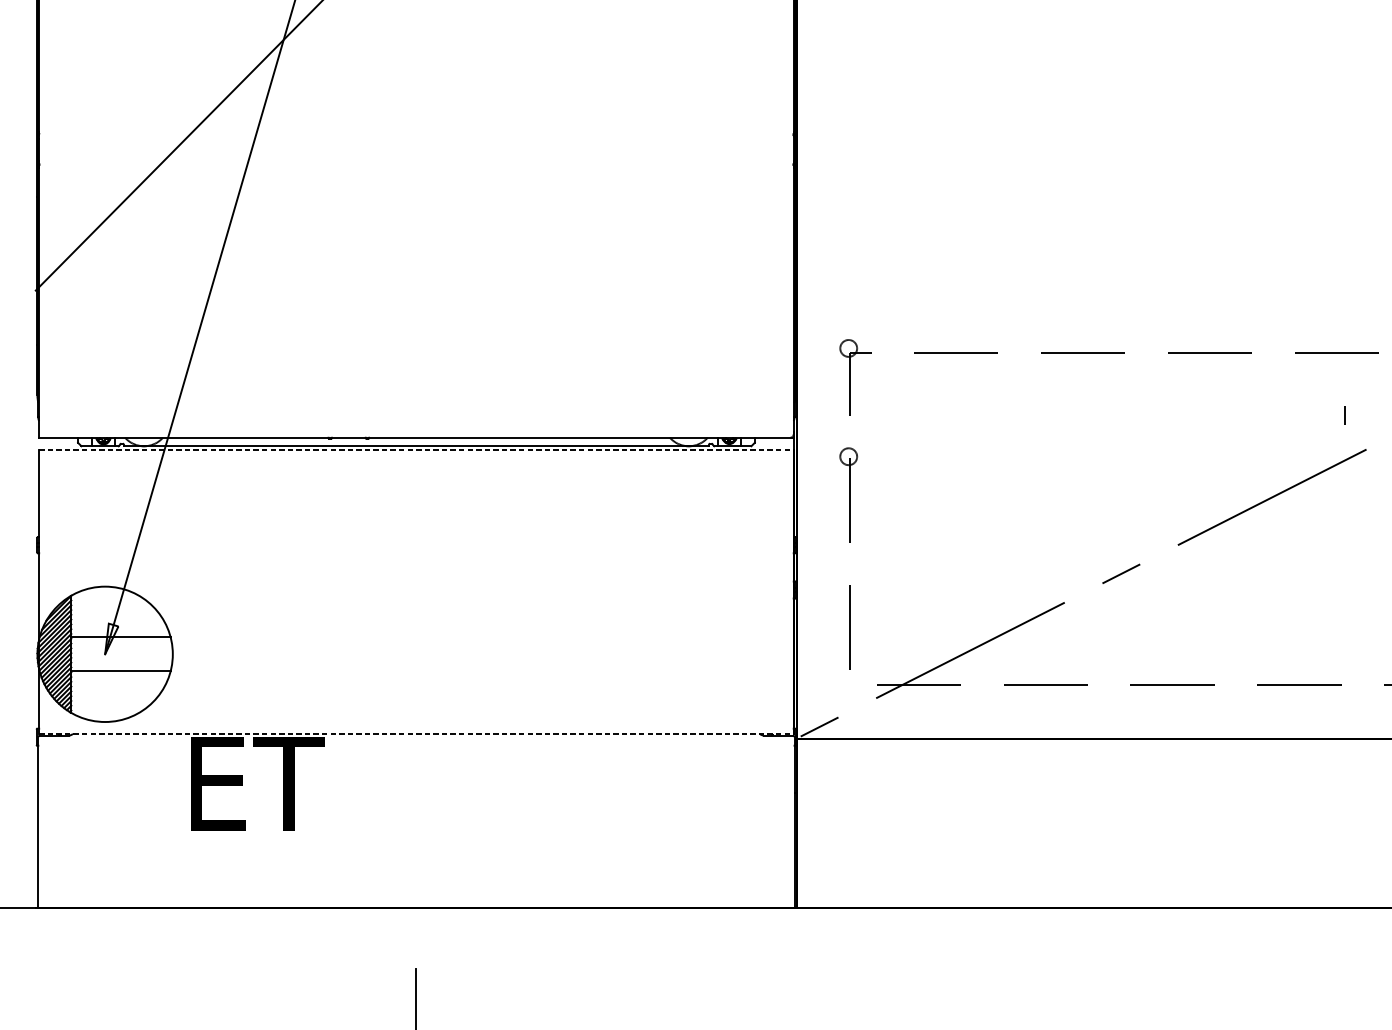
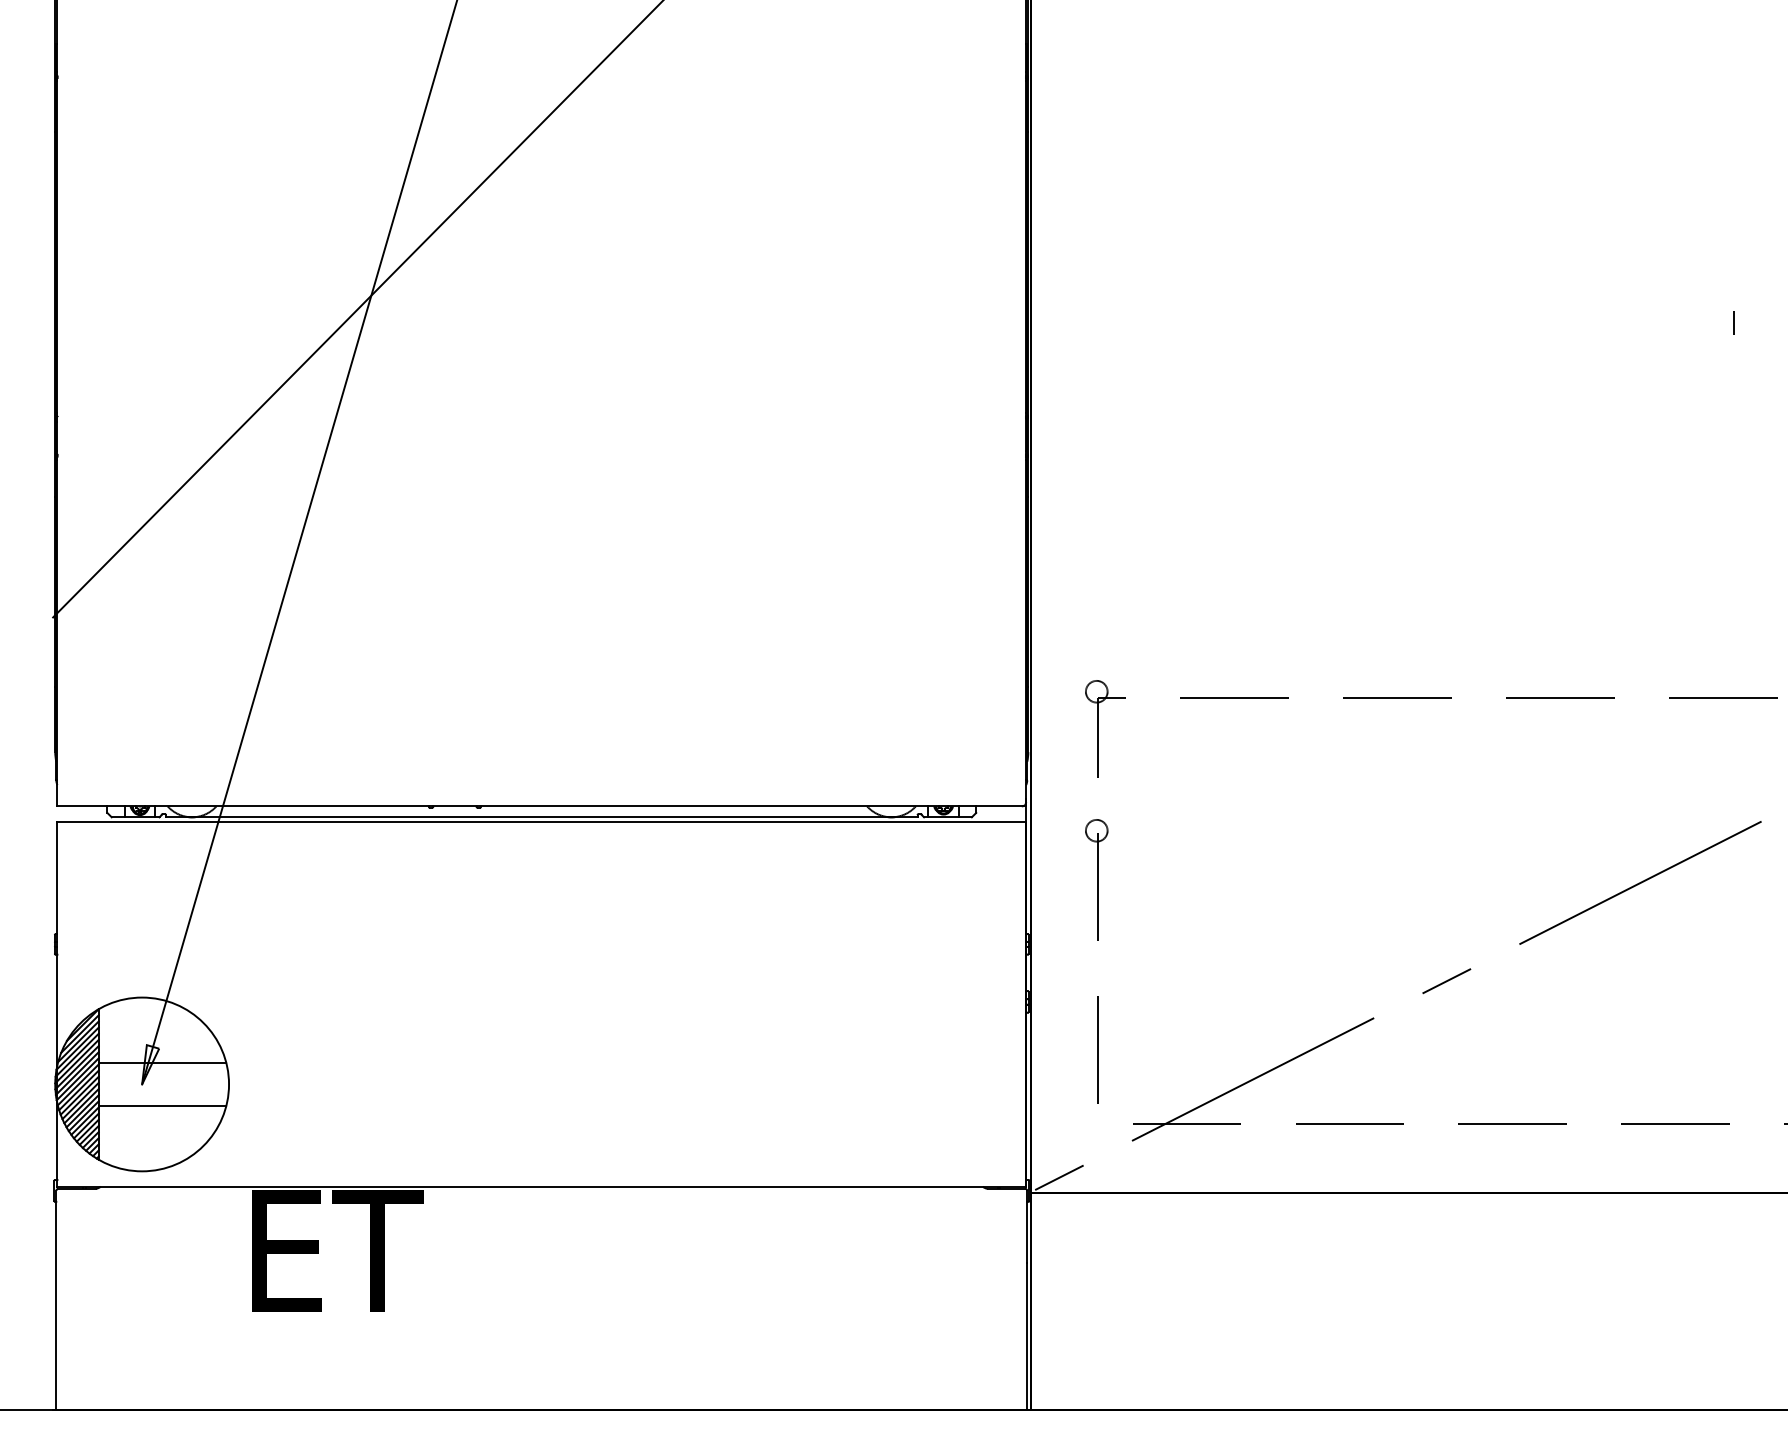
line: (1344, 415) -> (1733, 322), moved
line: (416, 449) -> (542, 821), dashed -> solid
line: (416, 733) -> (542, 1186), dashed -> solid

